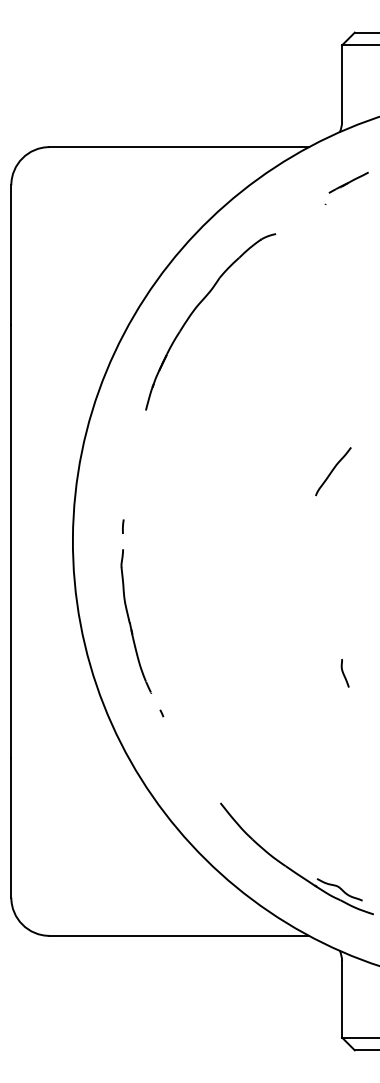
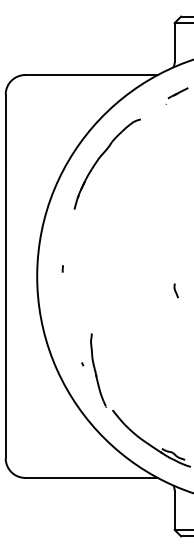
curve: (331, 471) -> (169, 240), removed
part: (136, 621) -> (98, 370), moved
curve: (343, 672) -> (175, 290), moved

